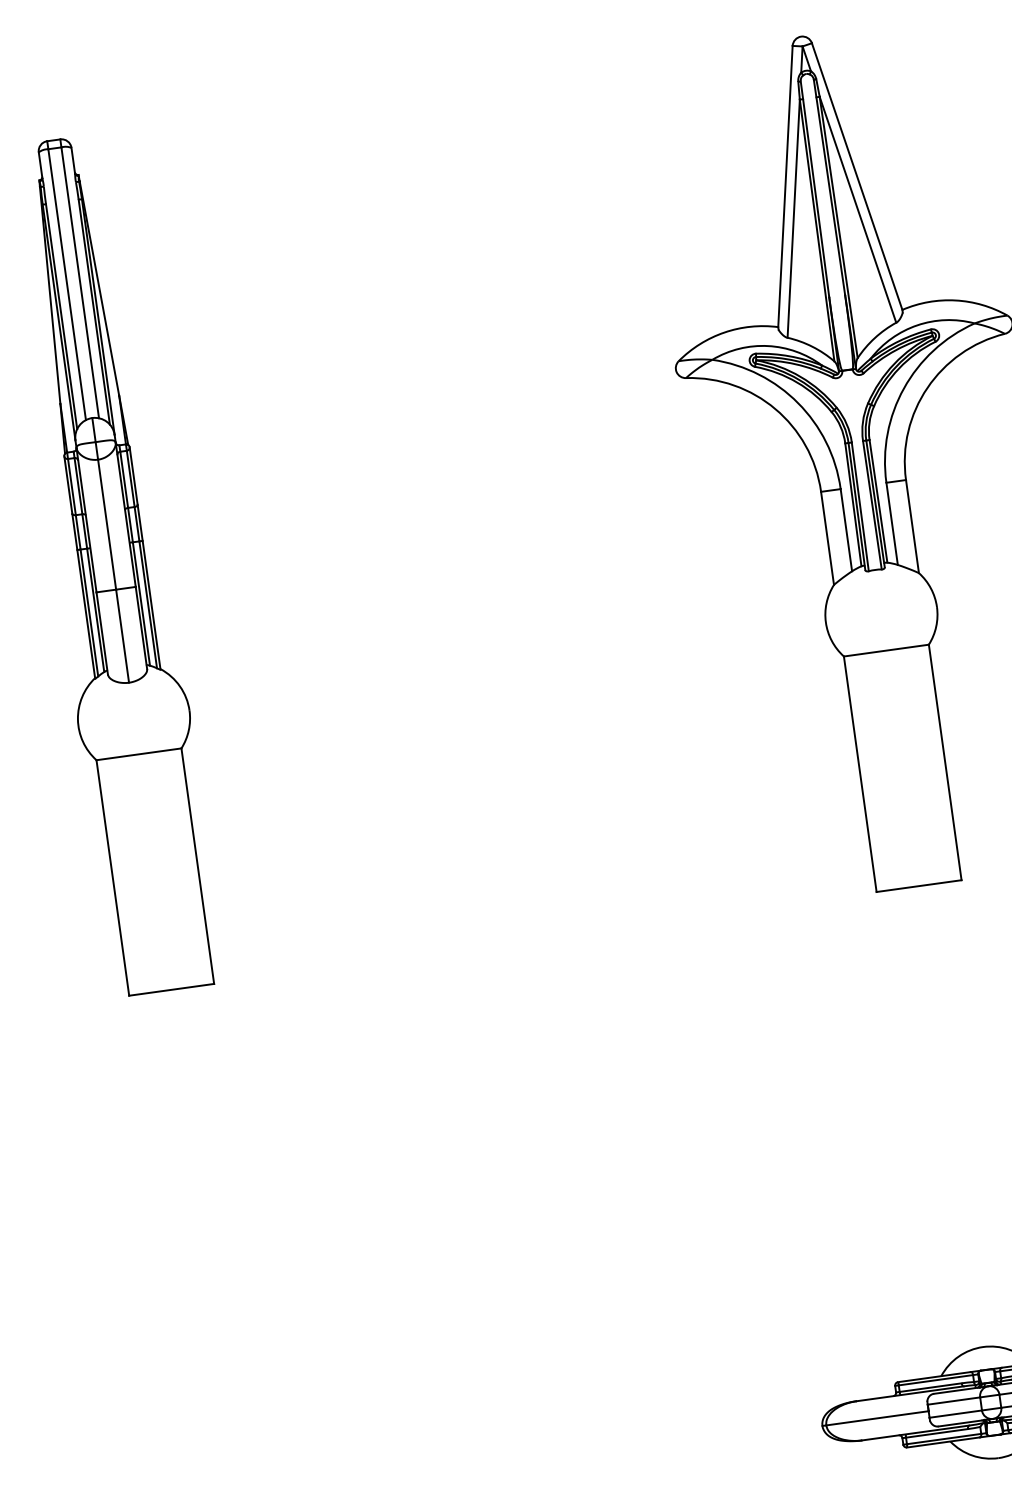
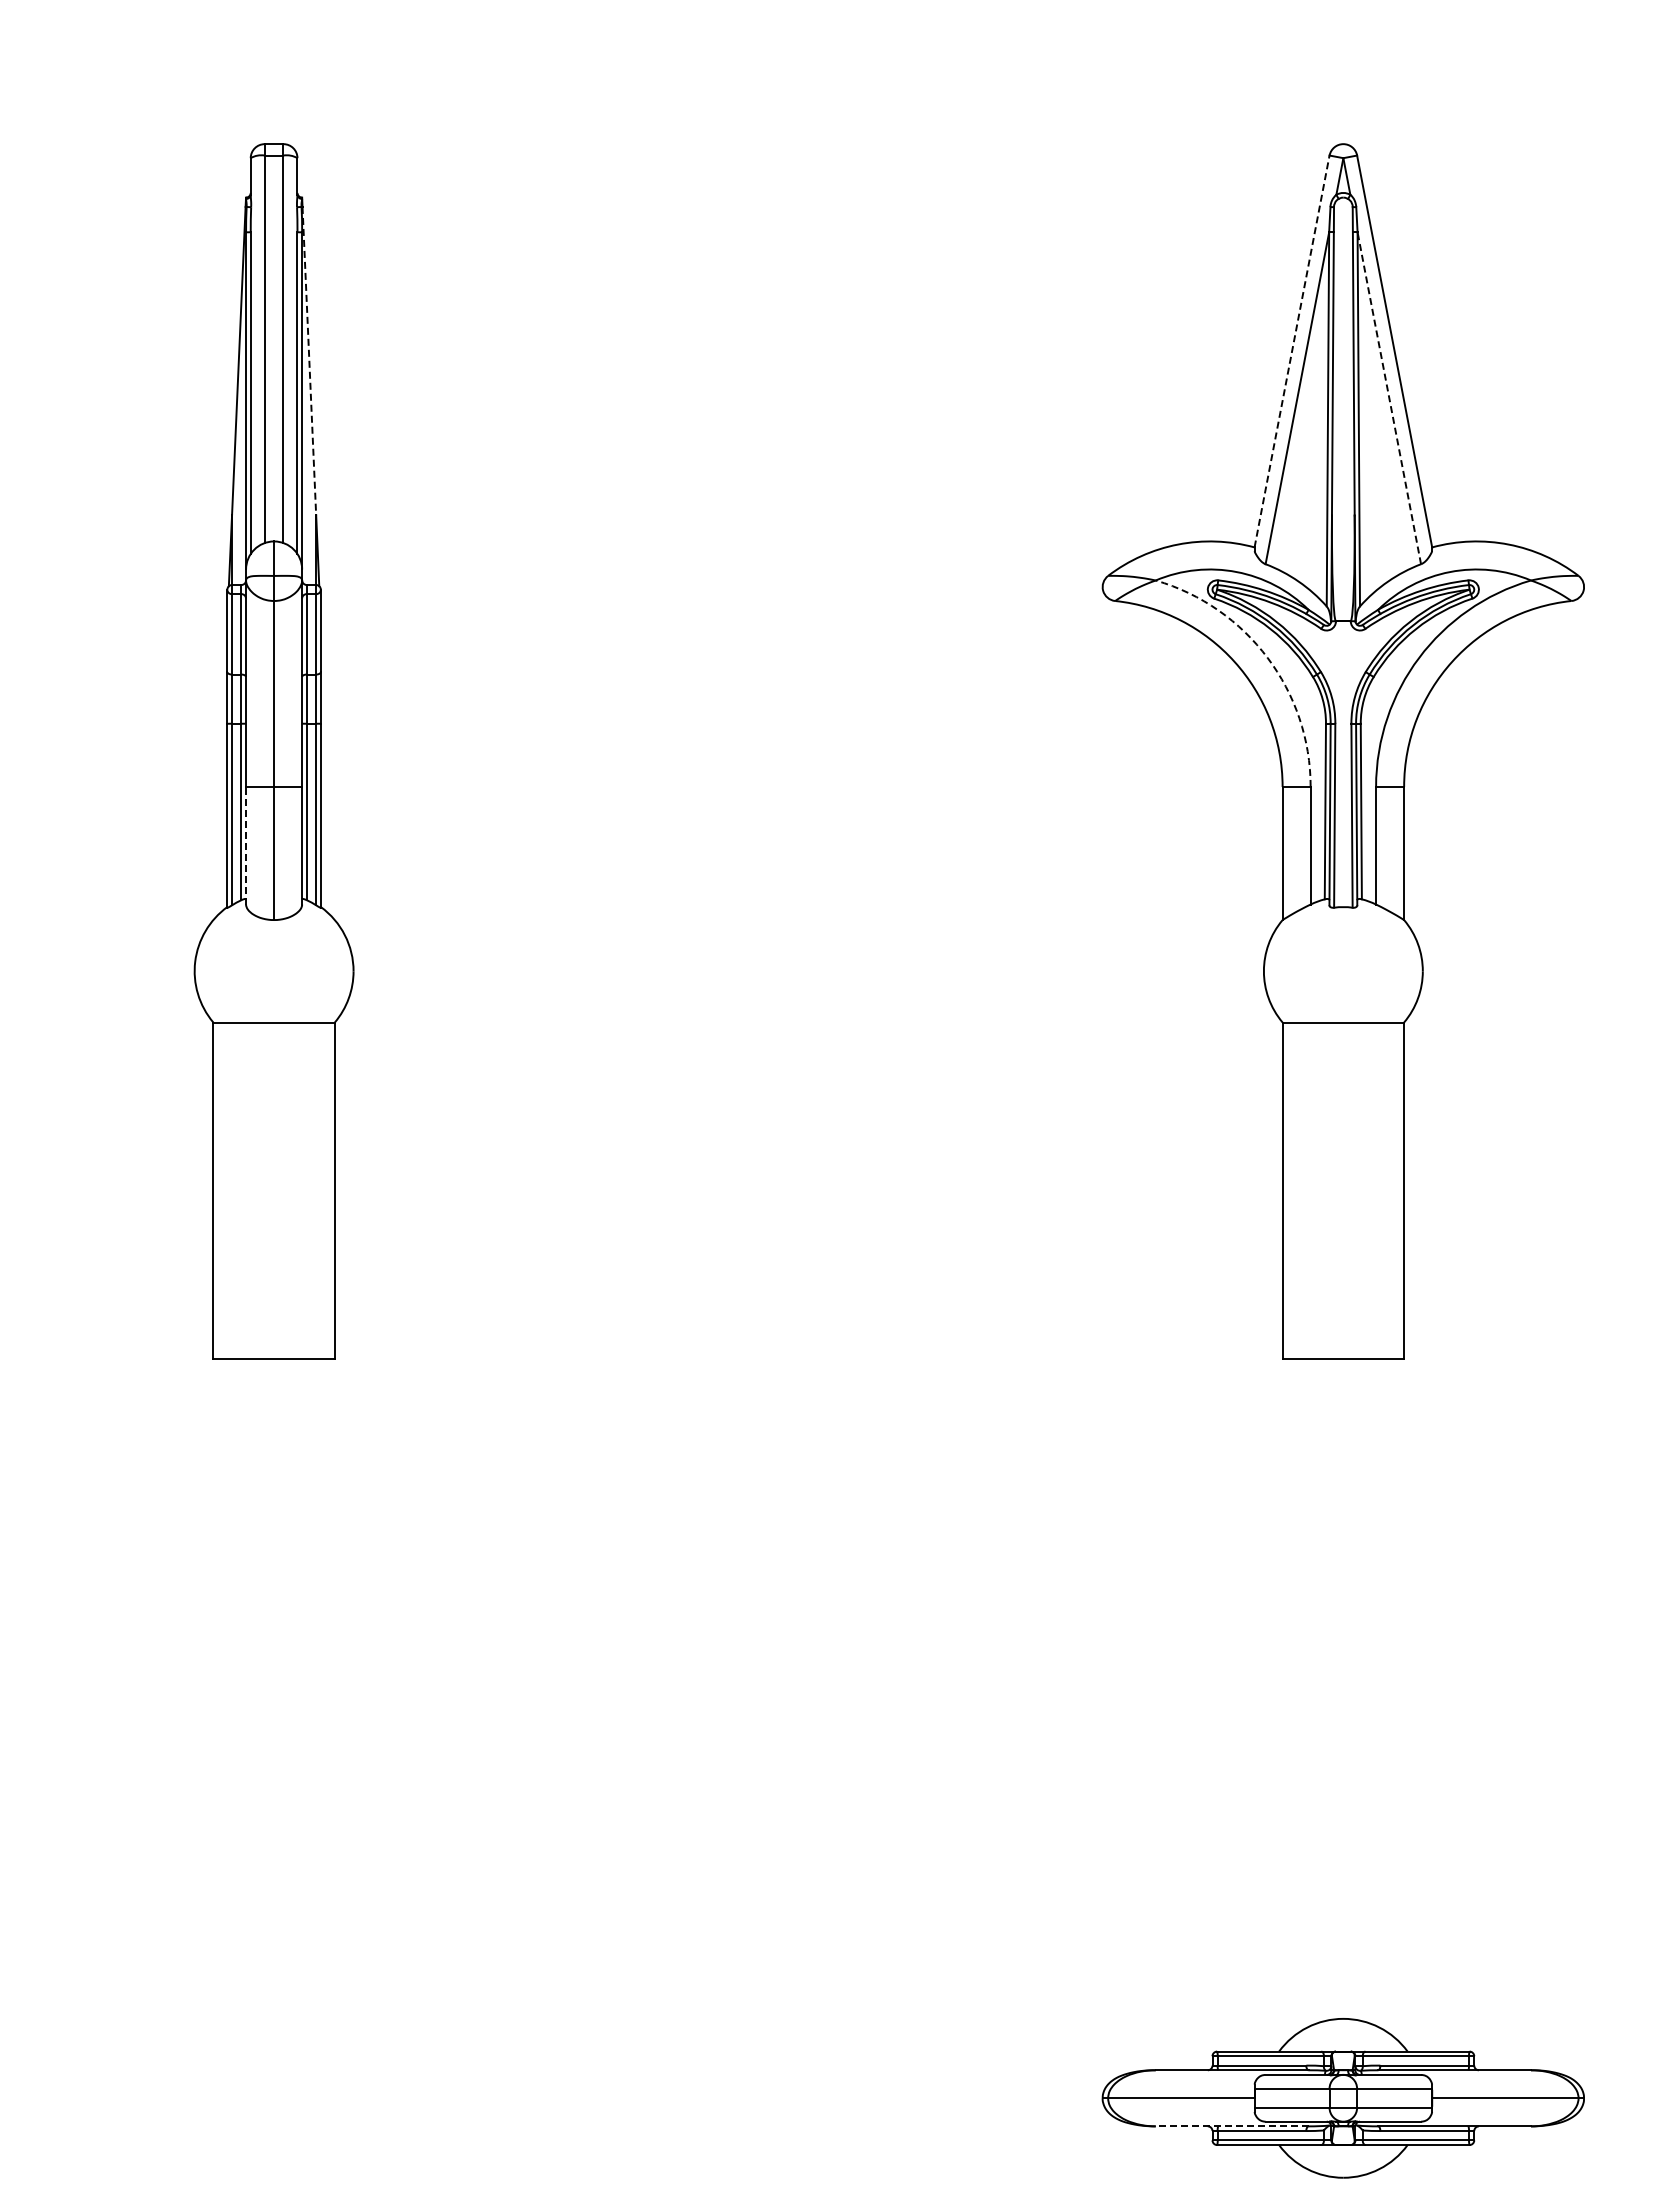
line: (785, 186) -> (1292, 351), solid -> dashed
line: (858, 209) -> (1389, 398), solid -> dashed
line: (99, 288) -> (309, 361), solid -> dashed
arc: (797, 402) -> (1267, 657), solid -> dashed
line: (102, 633) -> (246, 845), solid -> dashed
line: (915, 1433) -> (1231, 2126), solid -> dashed

